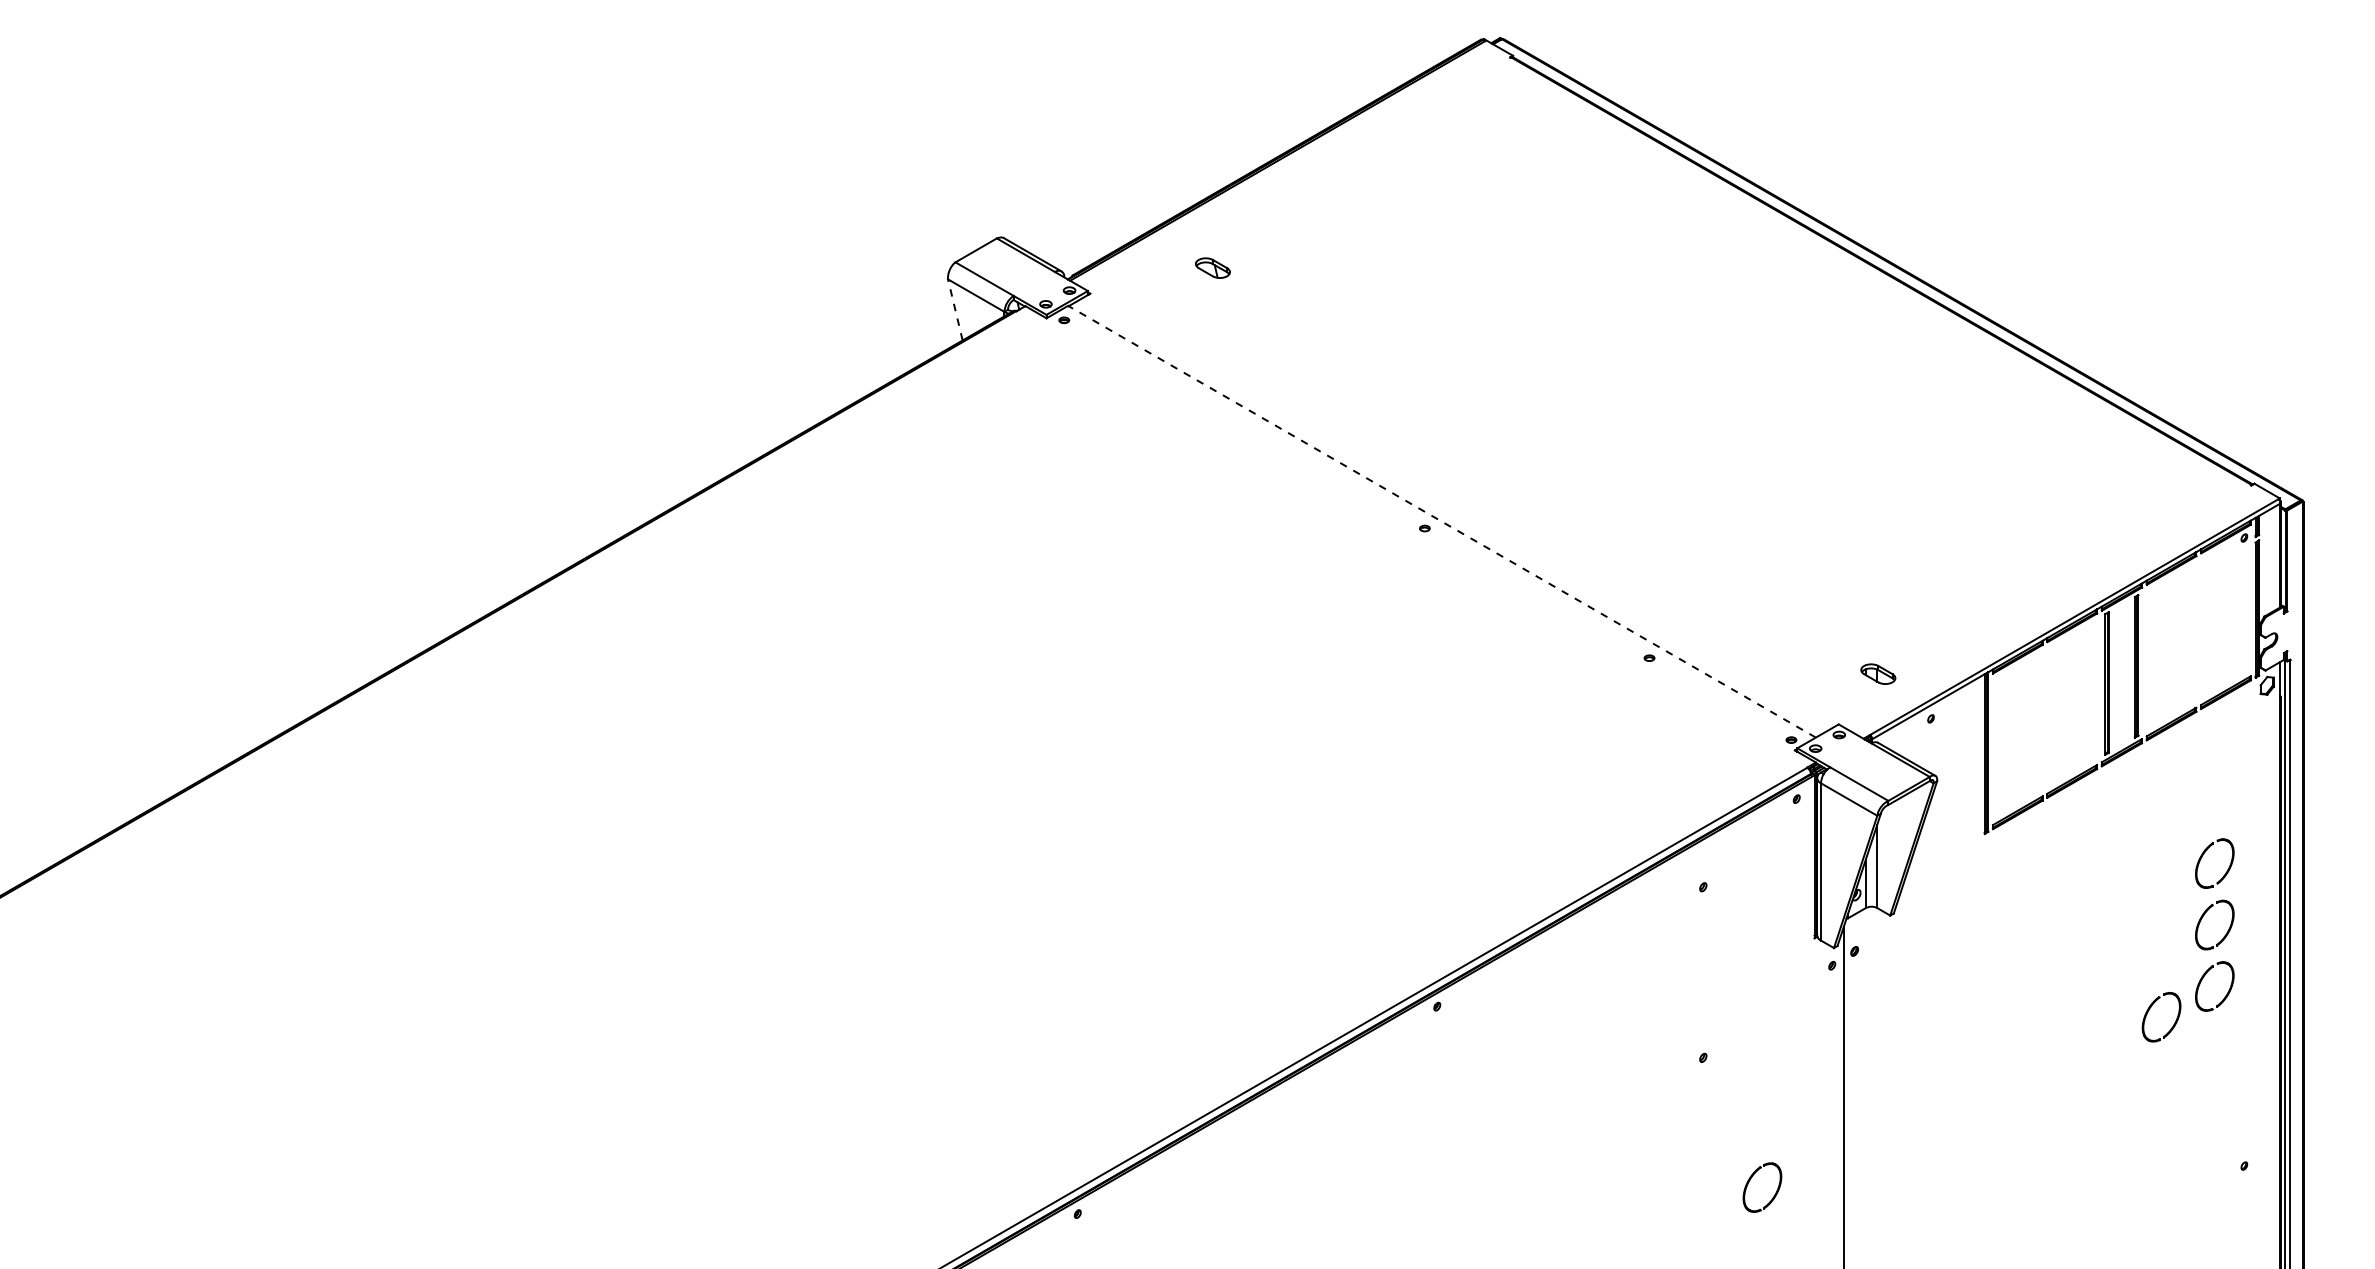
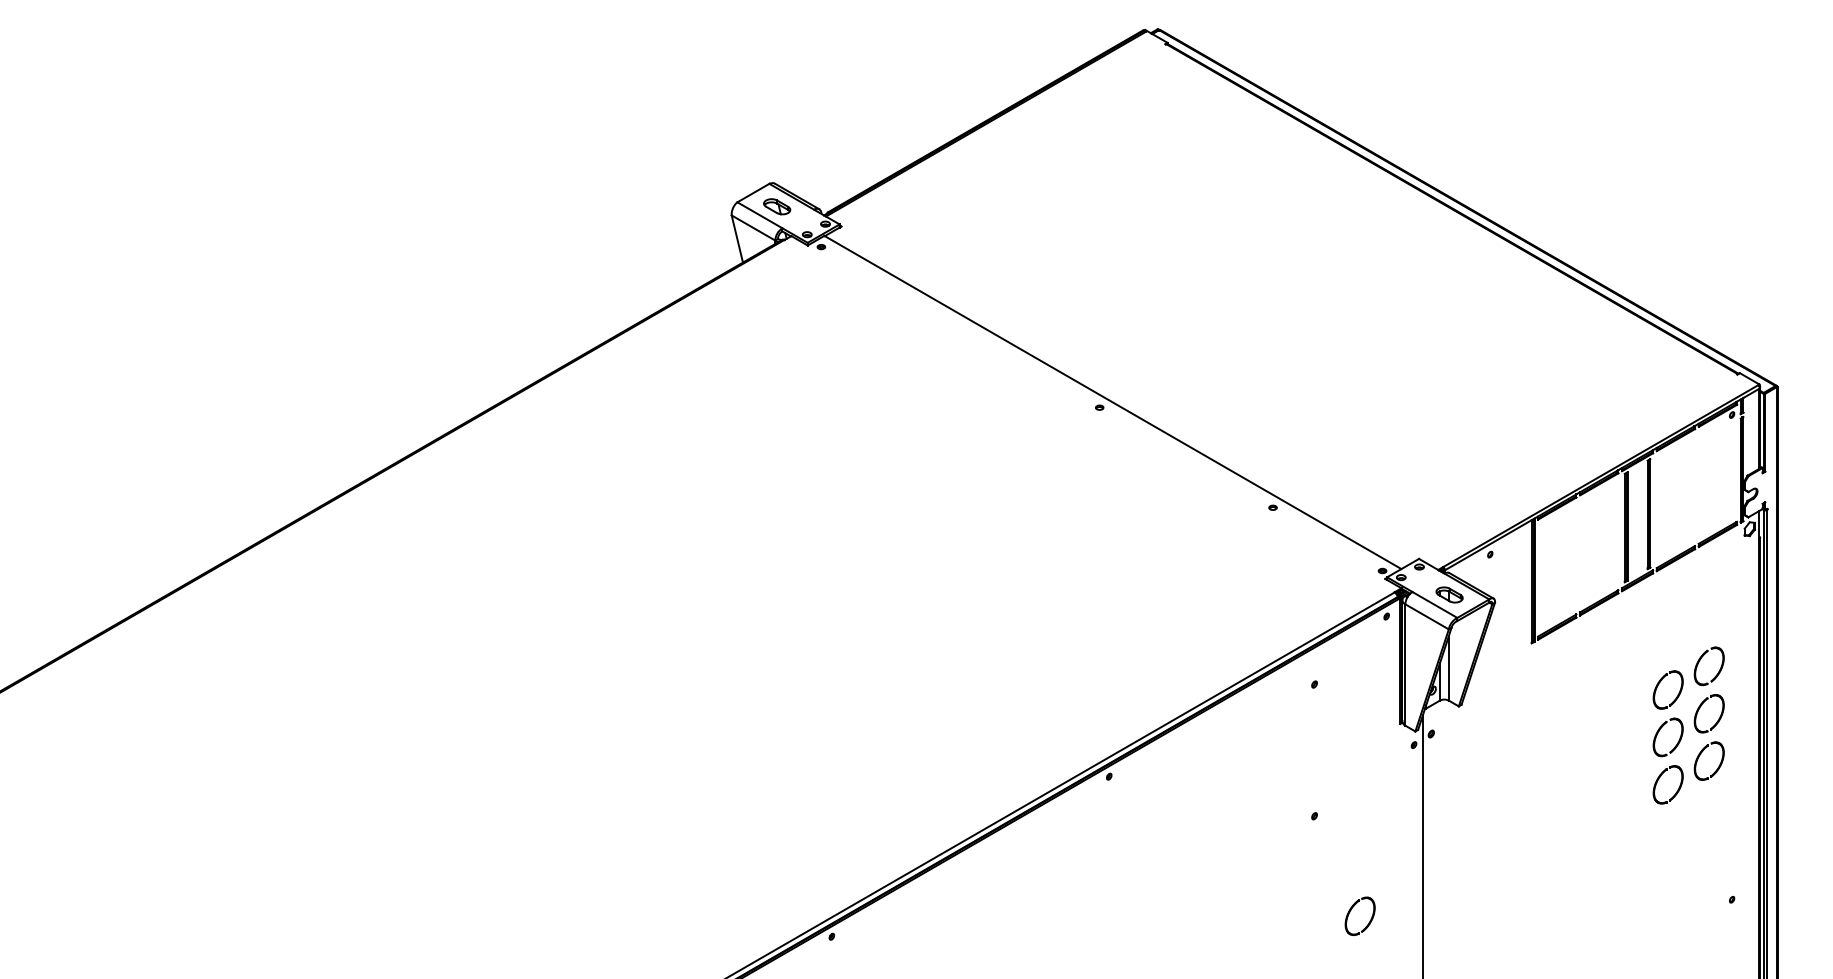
part: (1212, 267) -> (776, 206), moved
line: (955, 309) -> (737, 238), dashed -> solid
line: (1442, 521) -> (1113, 402), dashed -> solid
part: (1878, 673) -> (1449, 594), moved
part: (2149, 887) -> (1658, 684), added
part: (2149, 949) -> (1658, 732), added

